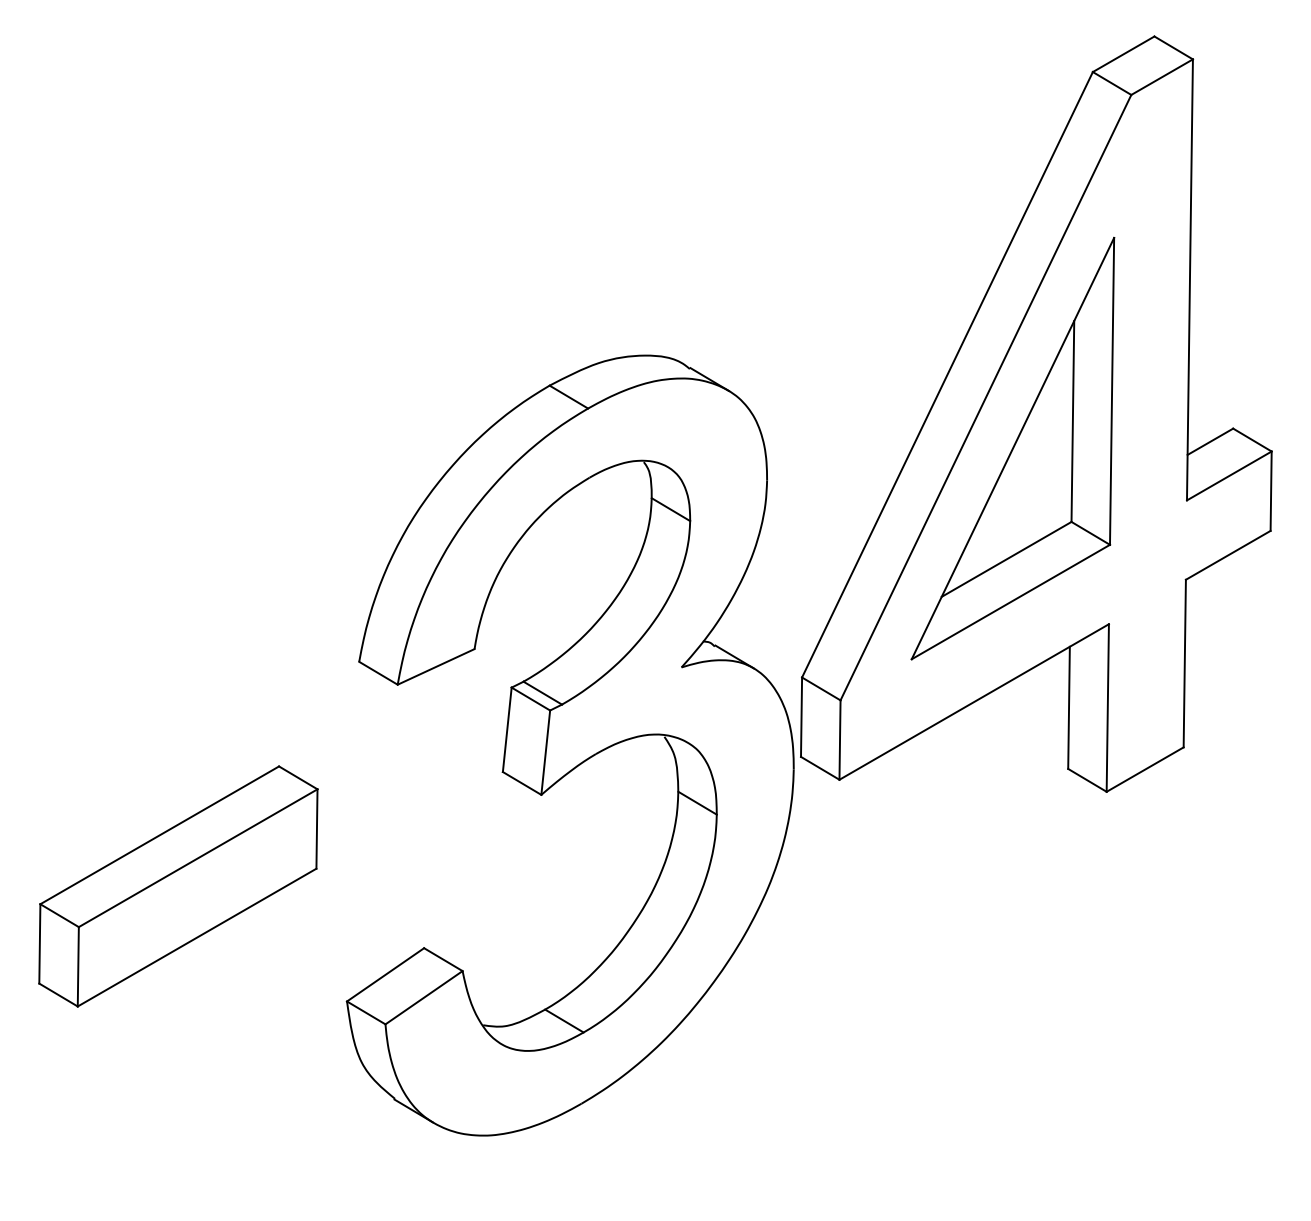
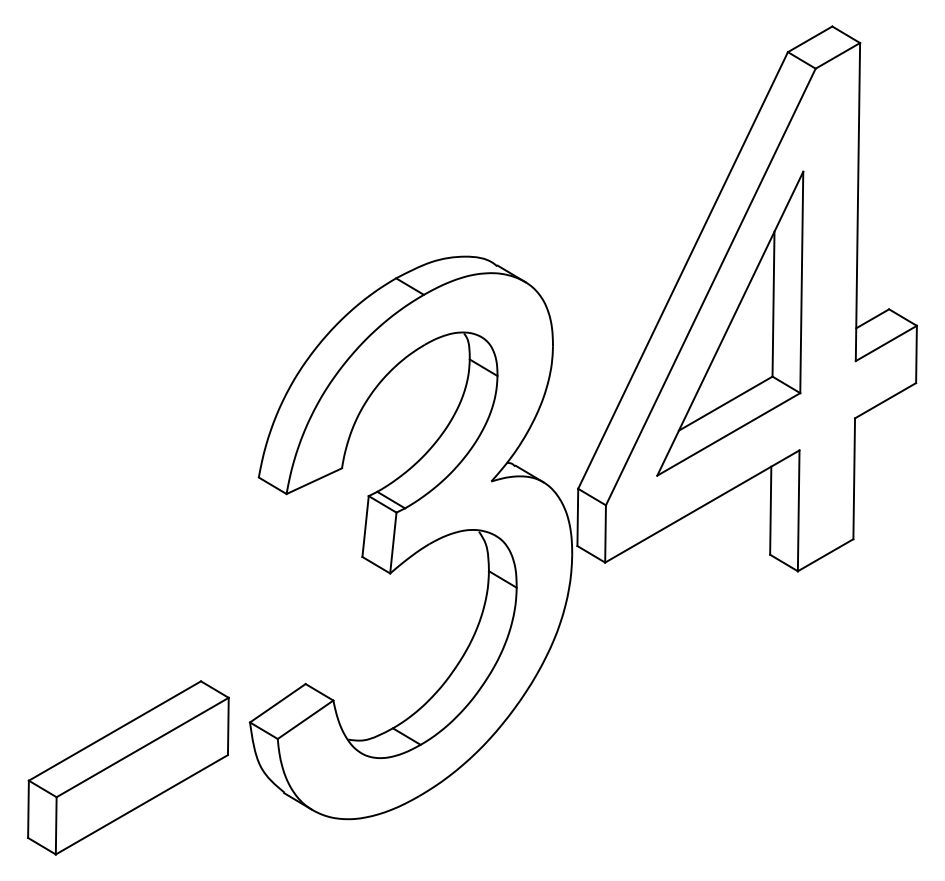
part: (178, 886) -> (128, 767), moved

